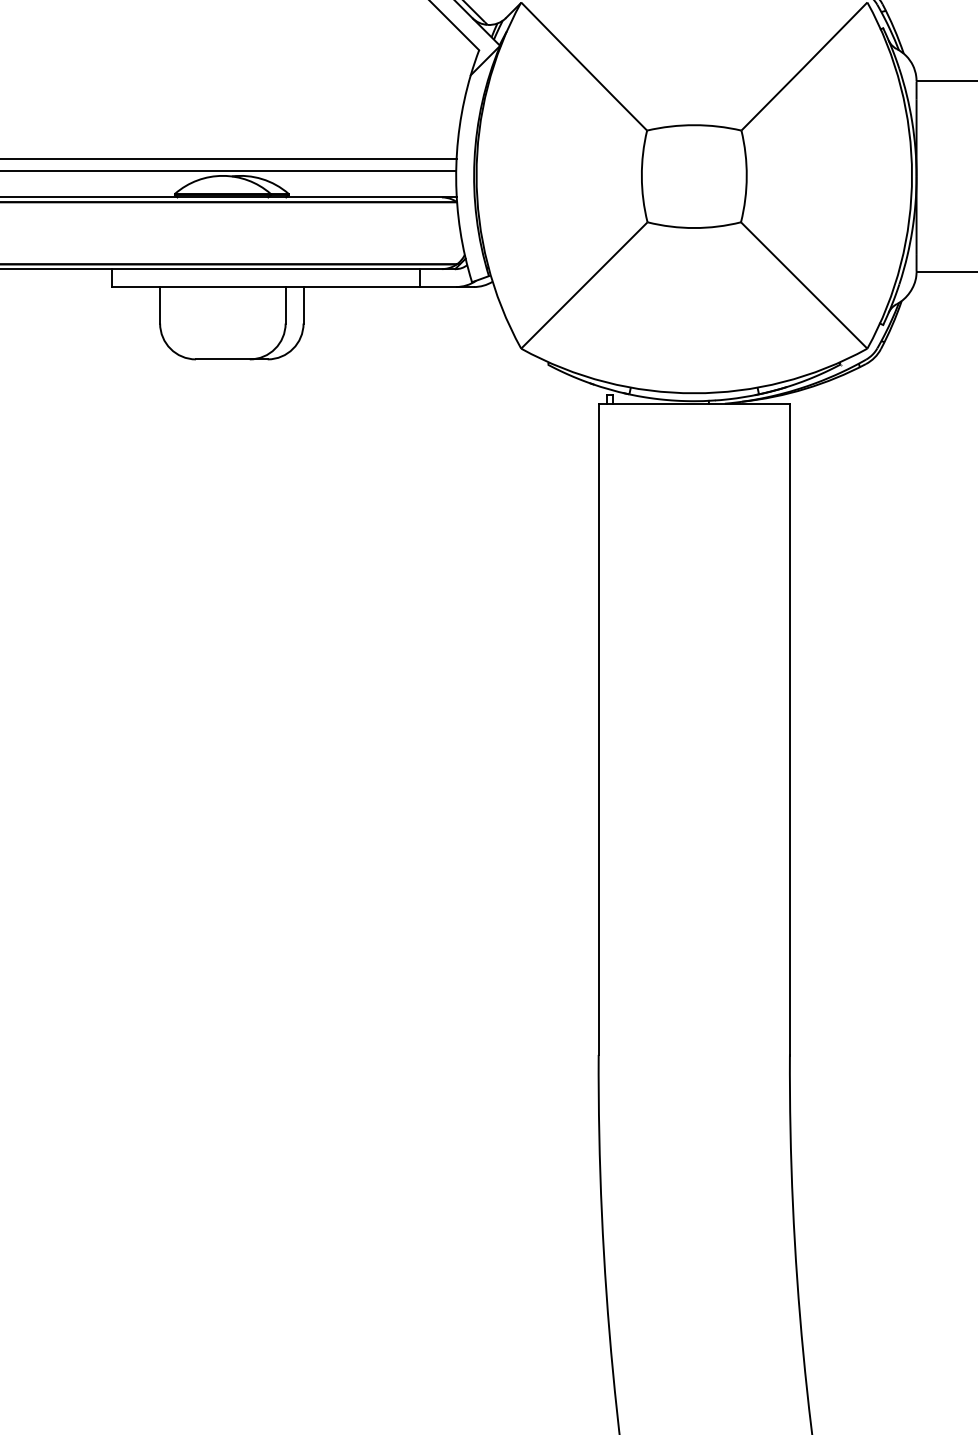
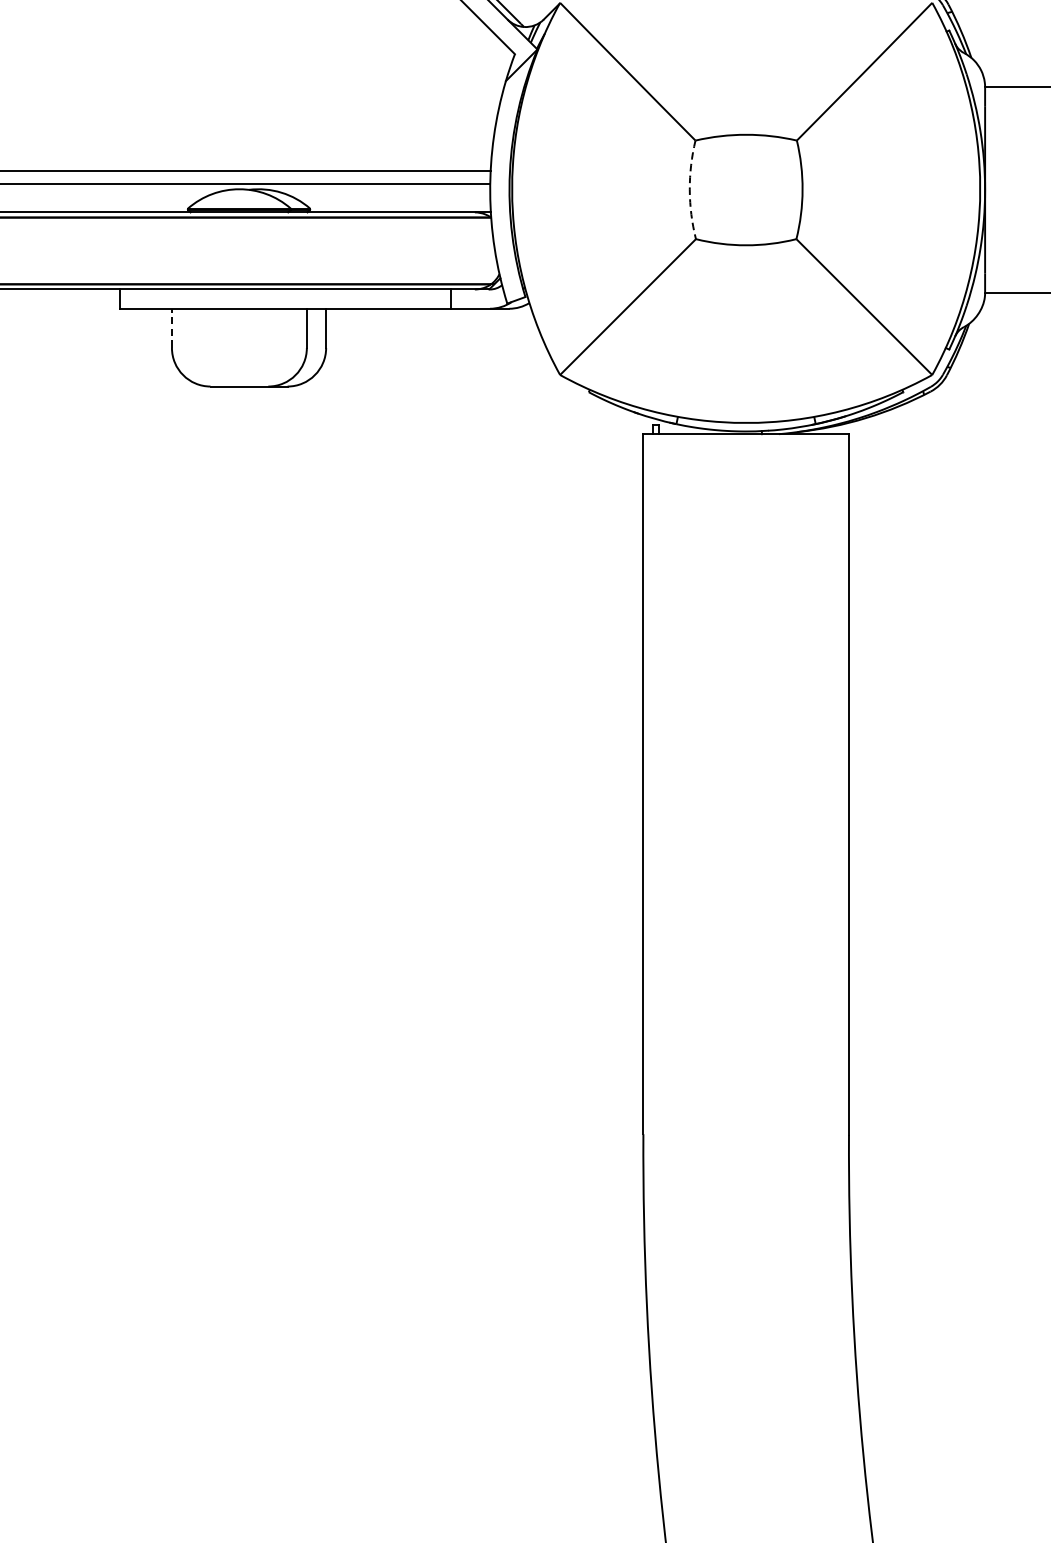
arc: (641, 176) -> (689, 189), solid -> dashed
line: (160, 304) -> (172, 327), solid -> dashed

